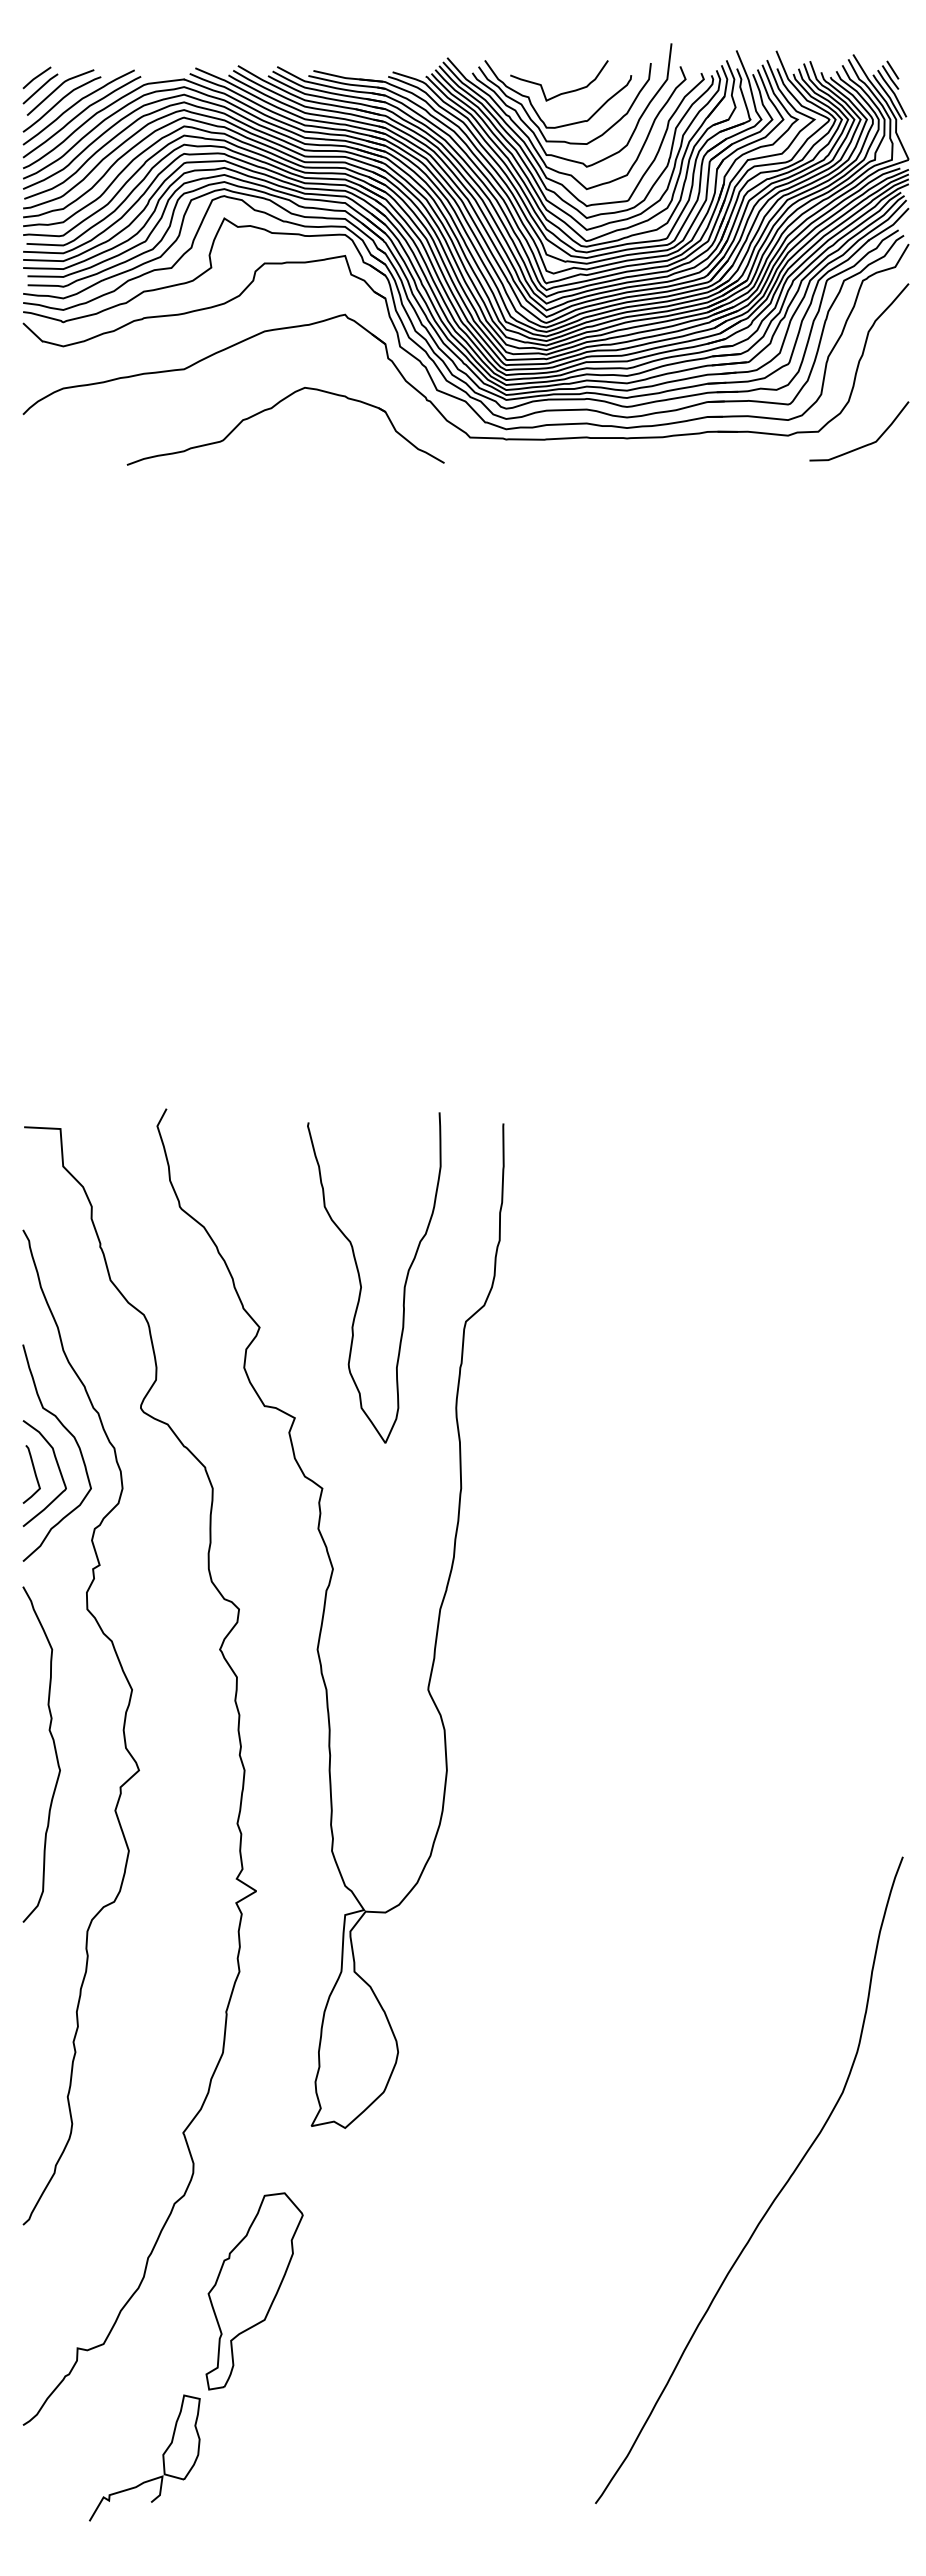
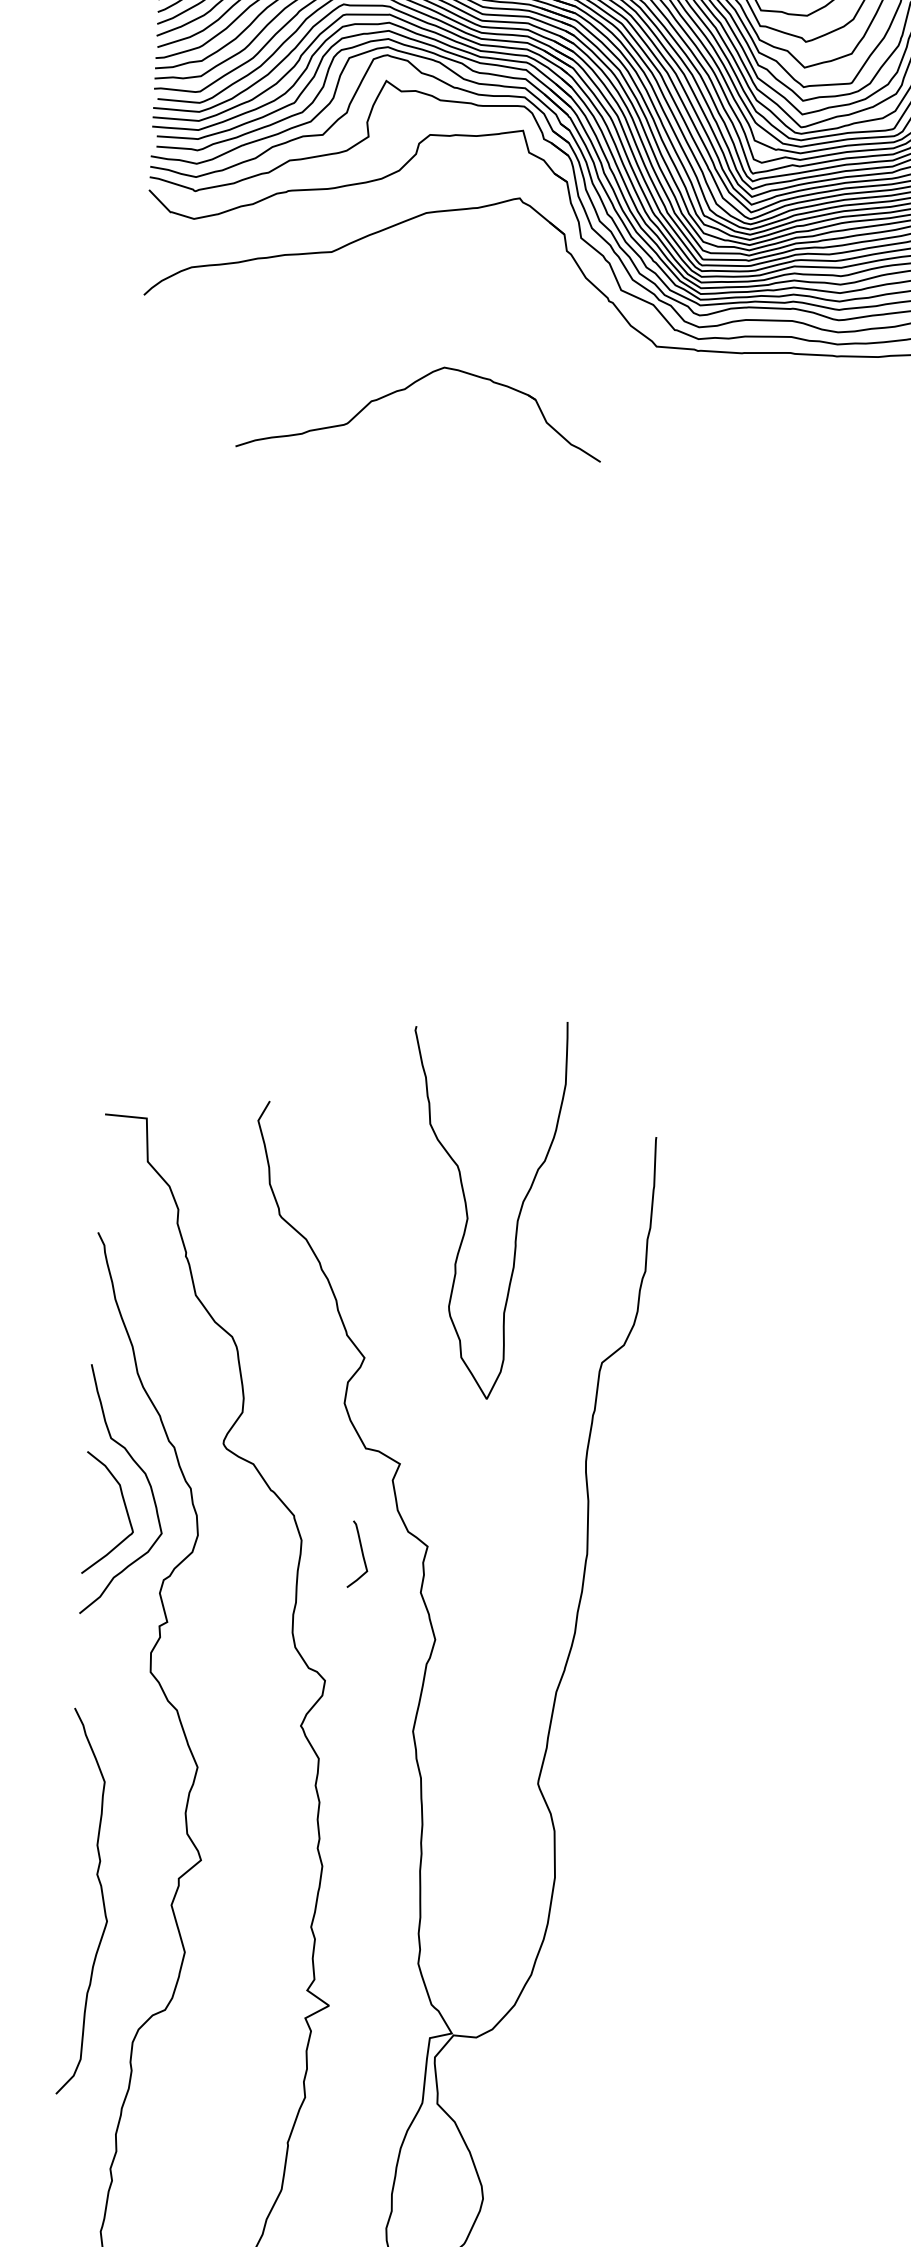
part: (274, 407) -> (408, 388), moved
curve: (361, 1282) -> (468, 1213), moved
curve: (34, 1474) -> (361, 1554), moved
curve: (54, 1750) -> (101, 1898), moved

